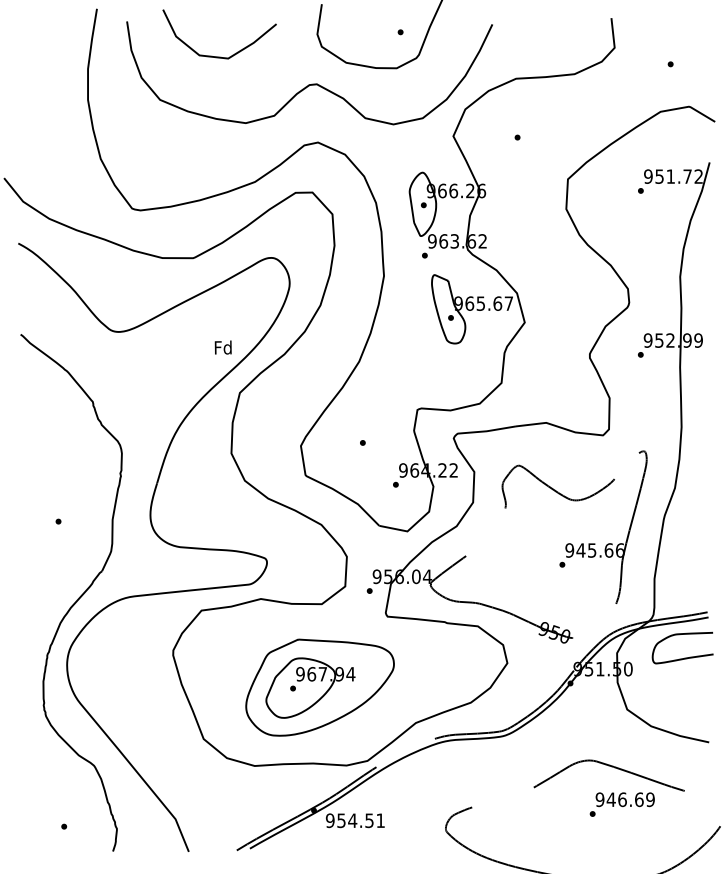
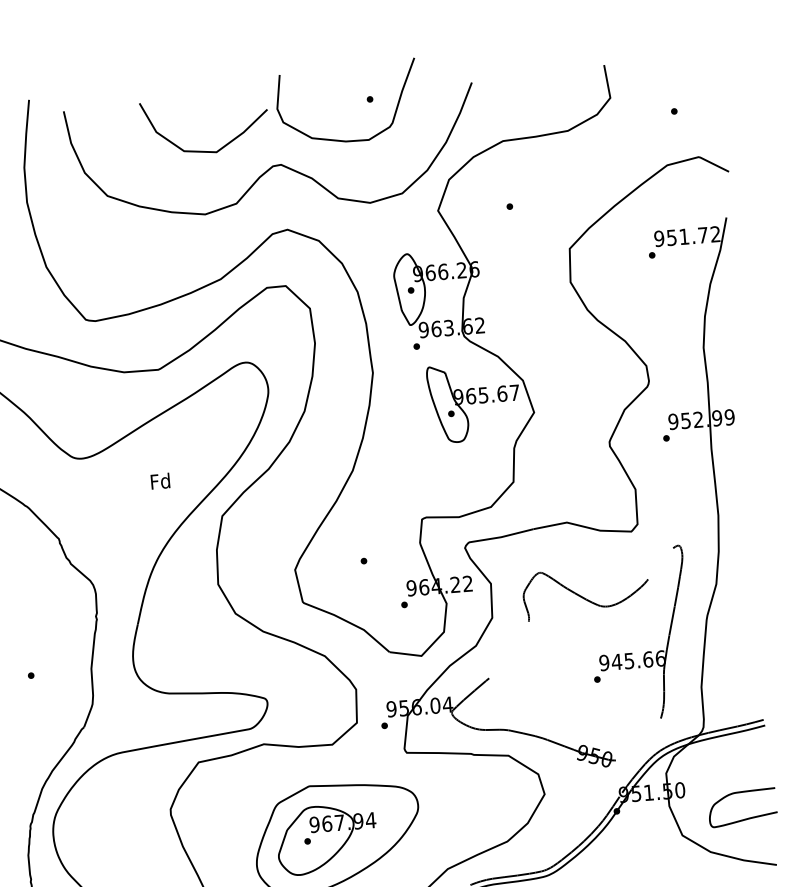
curve: (219, 56) -> (206, 150), moved
text: (222, 347) -> (159, 481), moved
curve: (684, 657) -> (745, 818), moved

